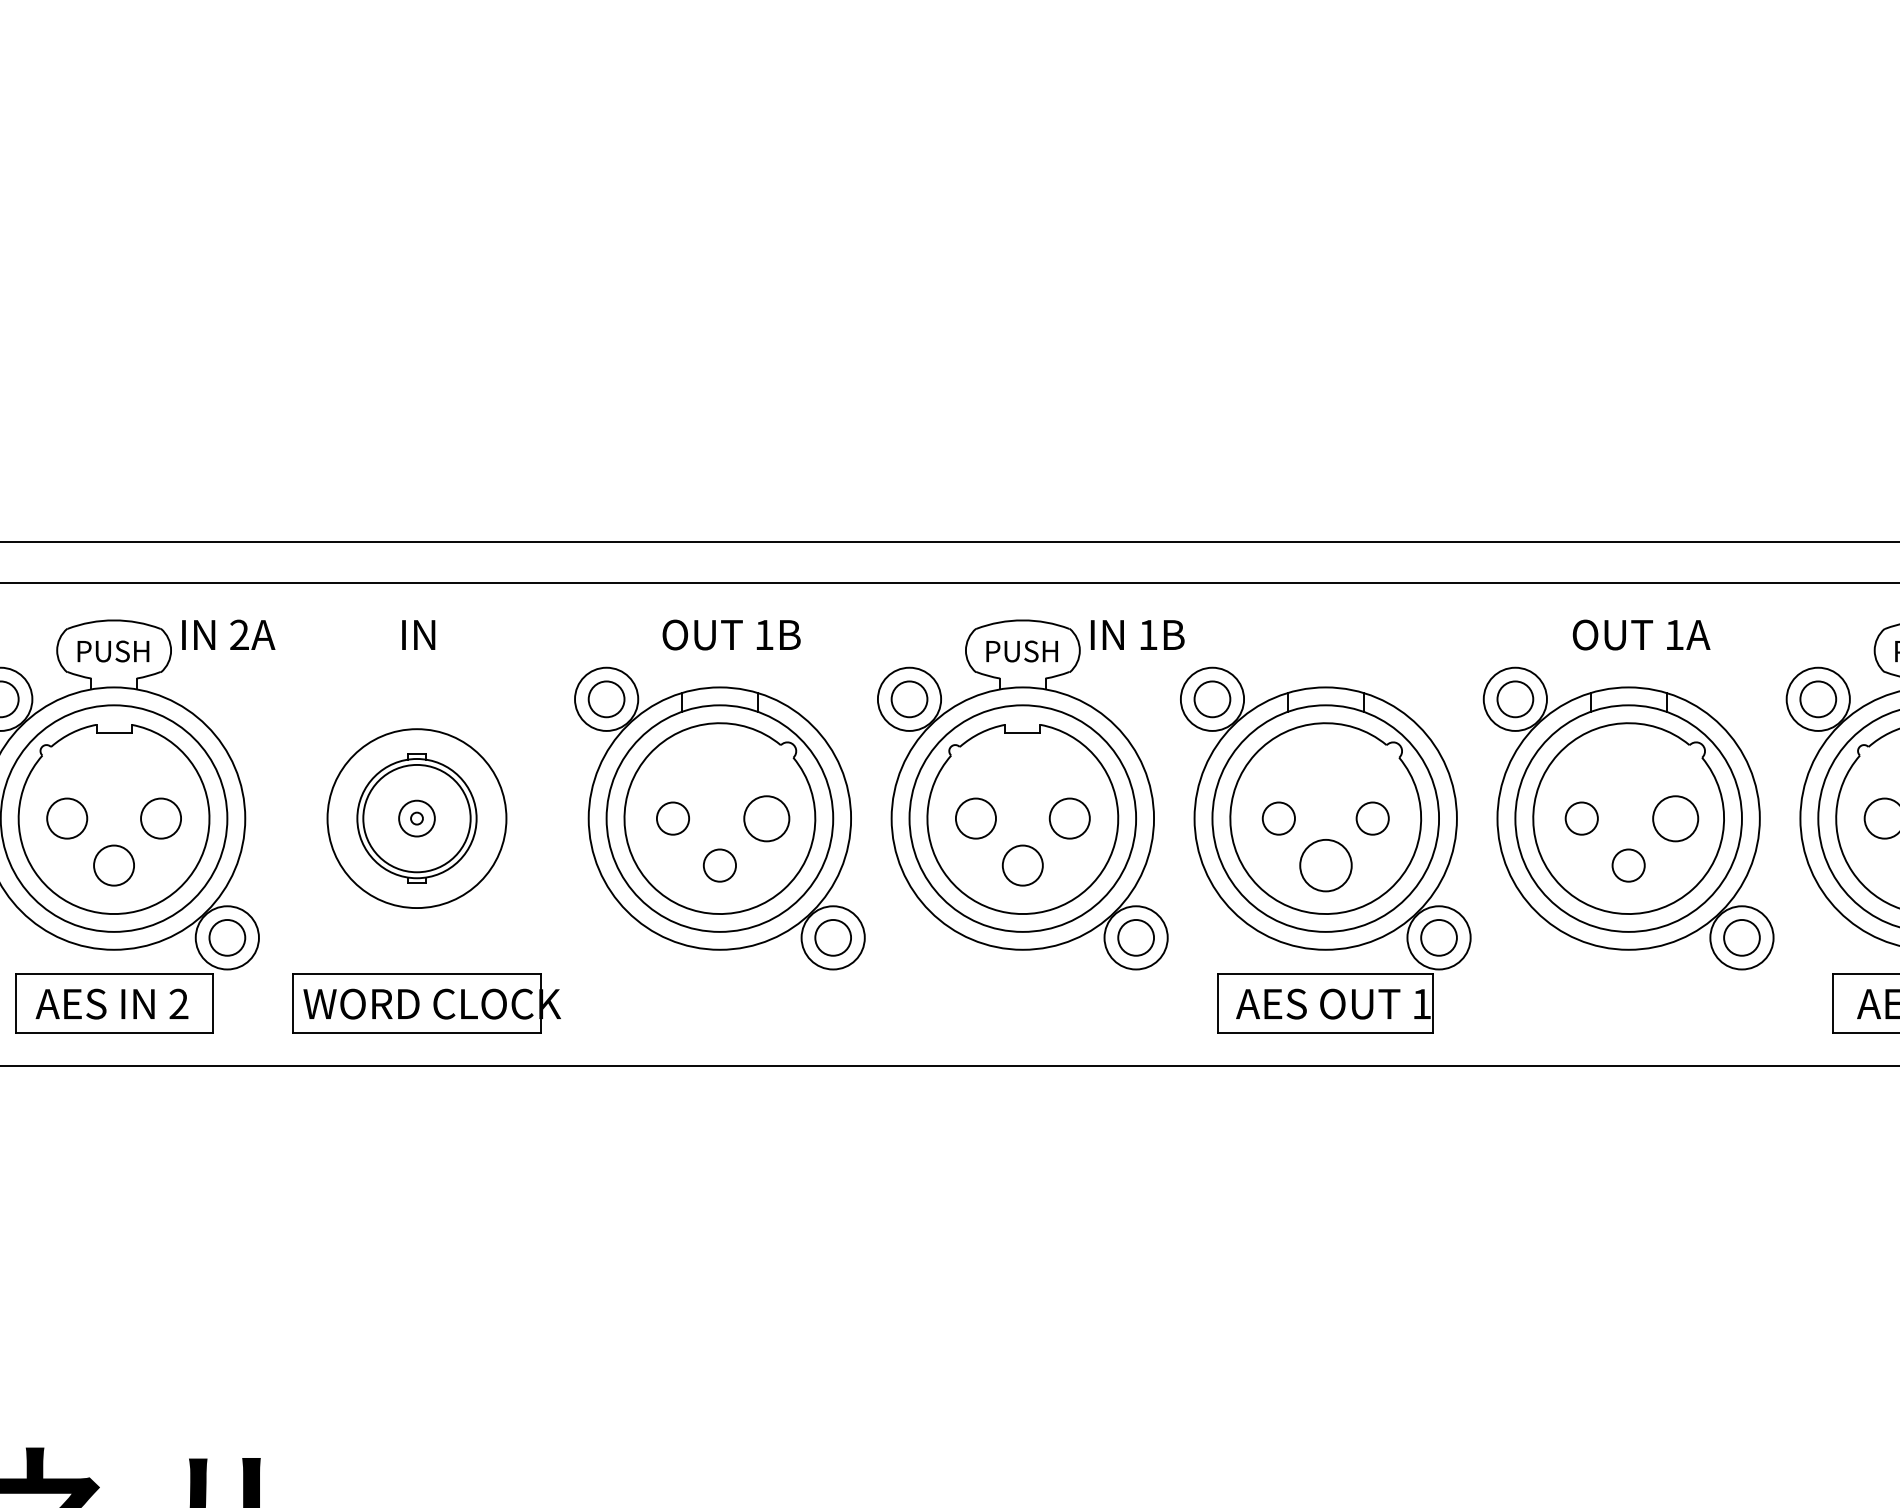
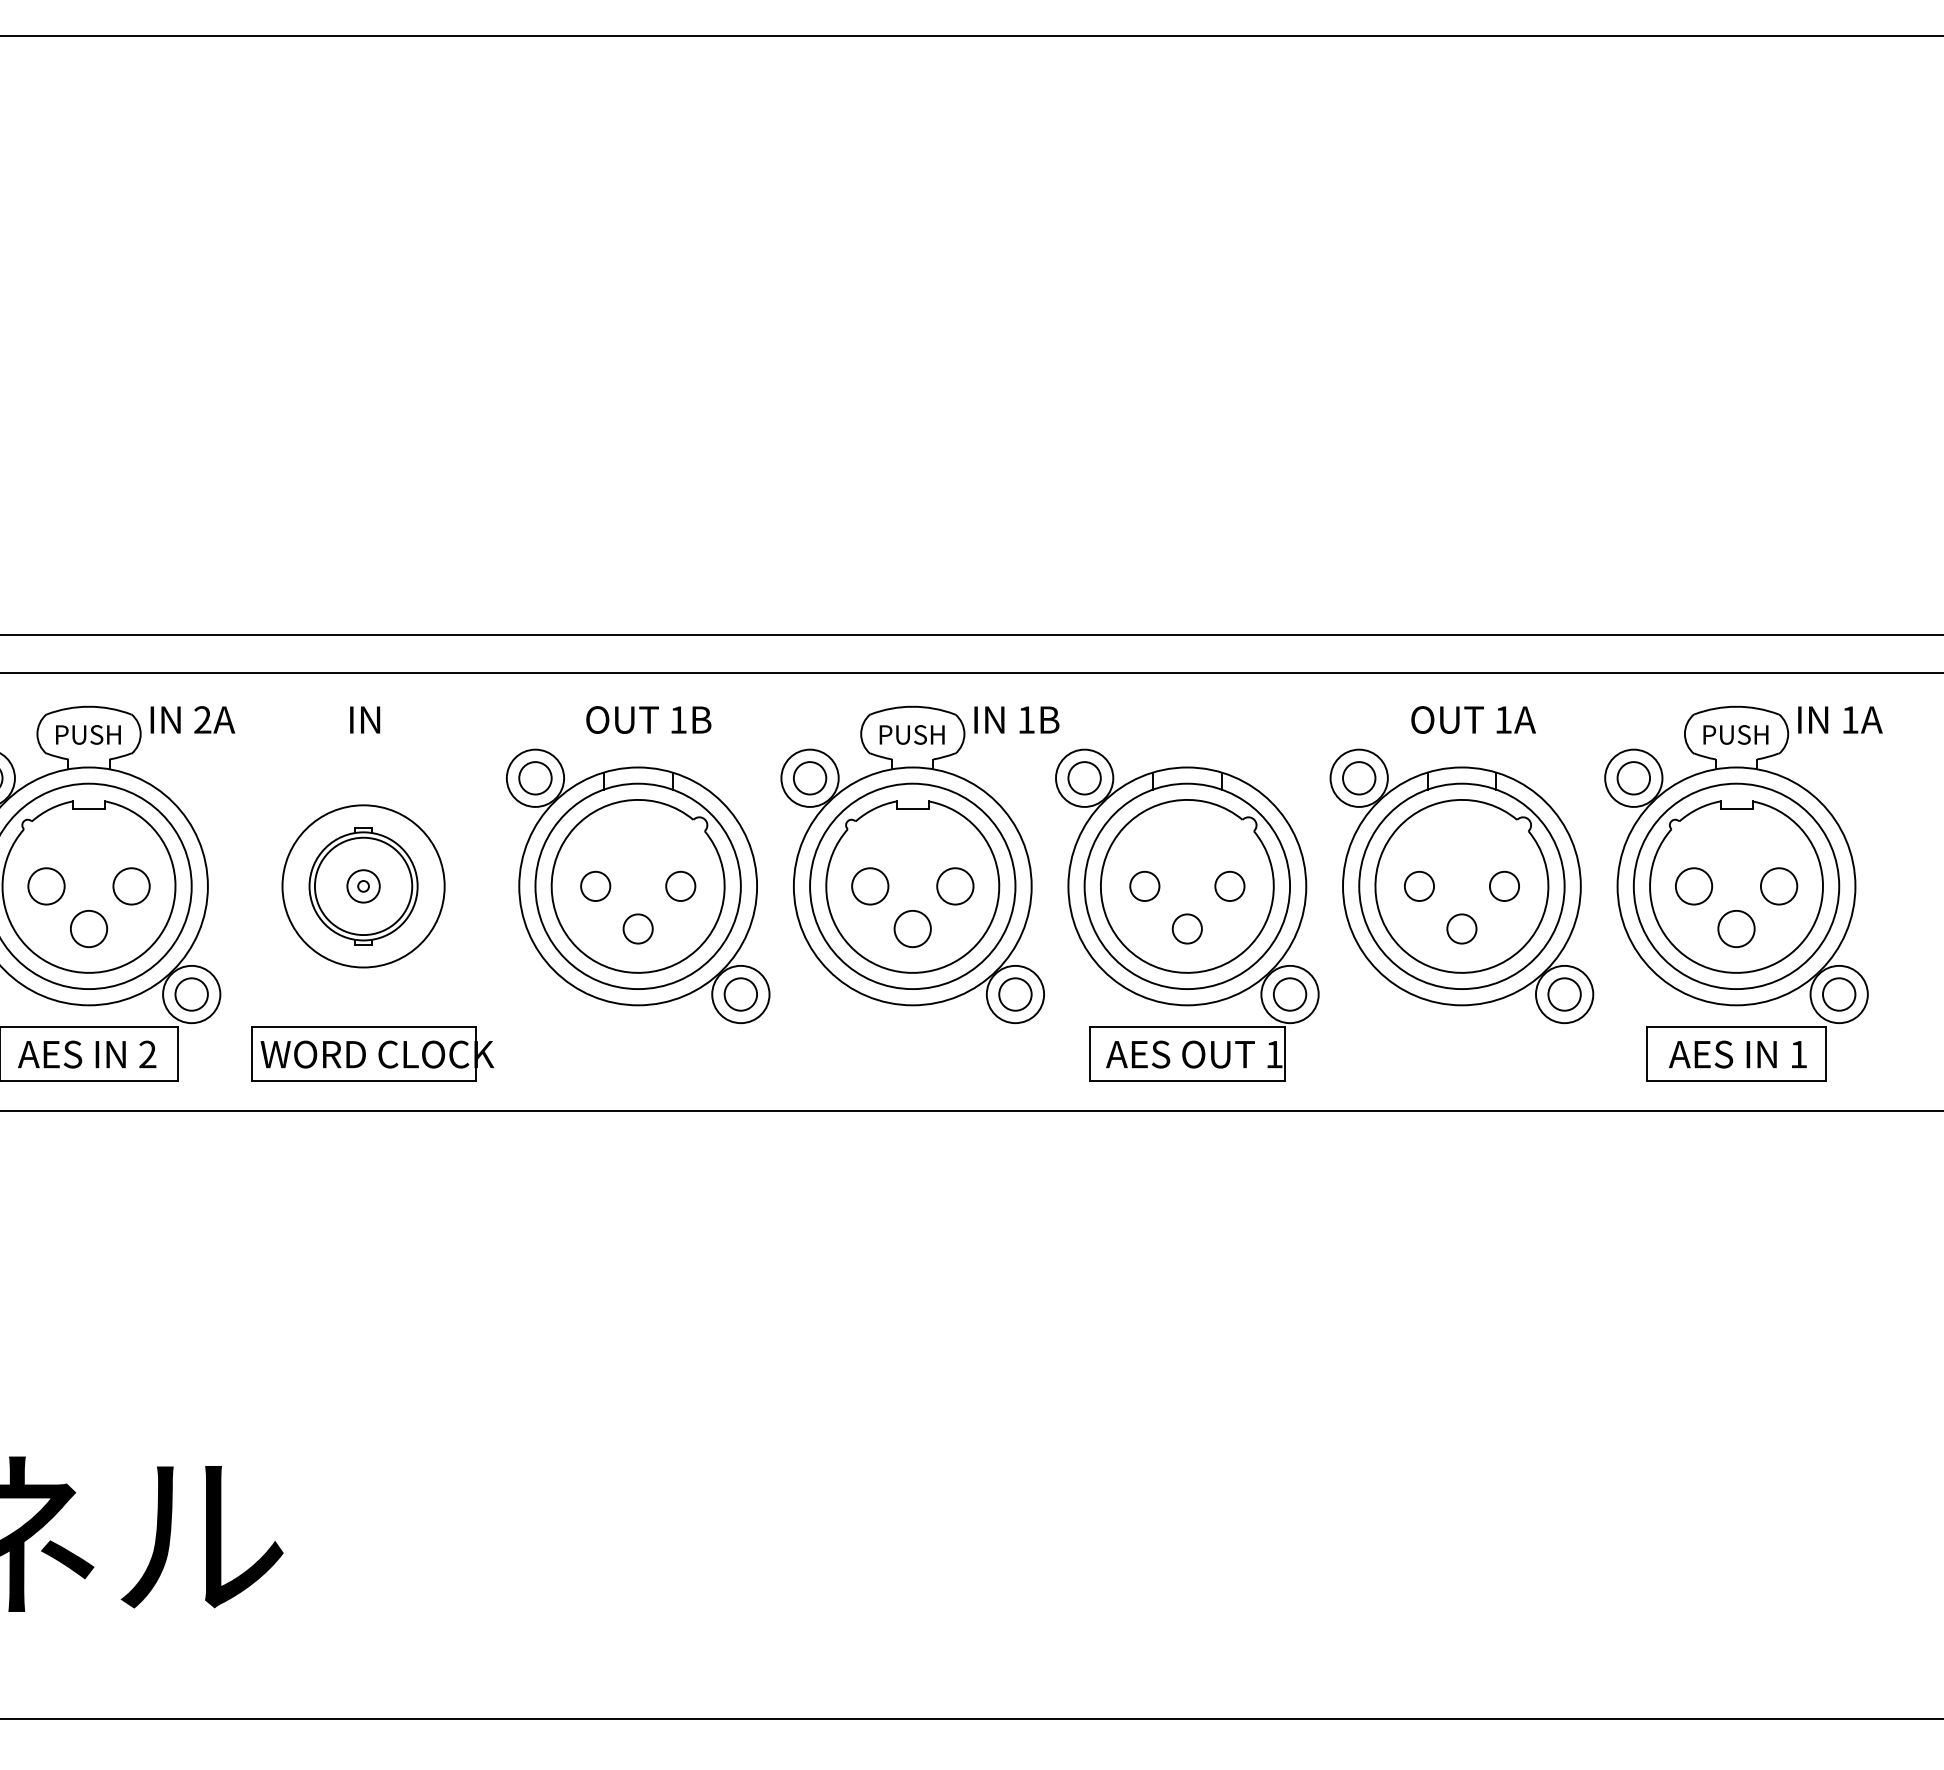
circle: (766, 817) -> (680, 885), size x0.71
circle: (1675, 817) -> (1504, 885), size x0.71
circle: (1324, 865) -> (1186, 928), size x0.62

